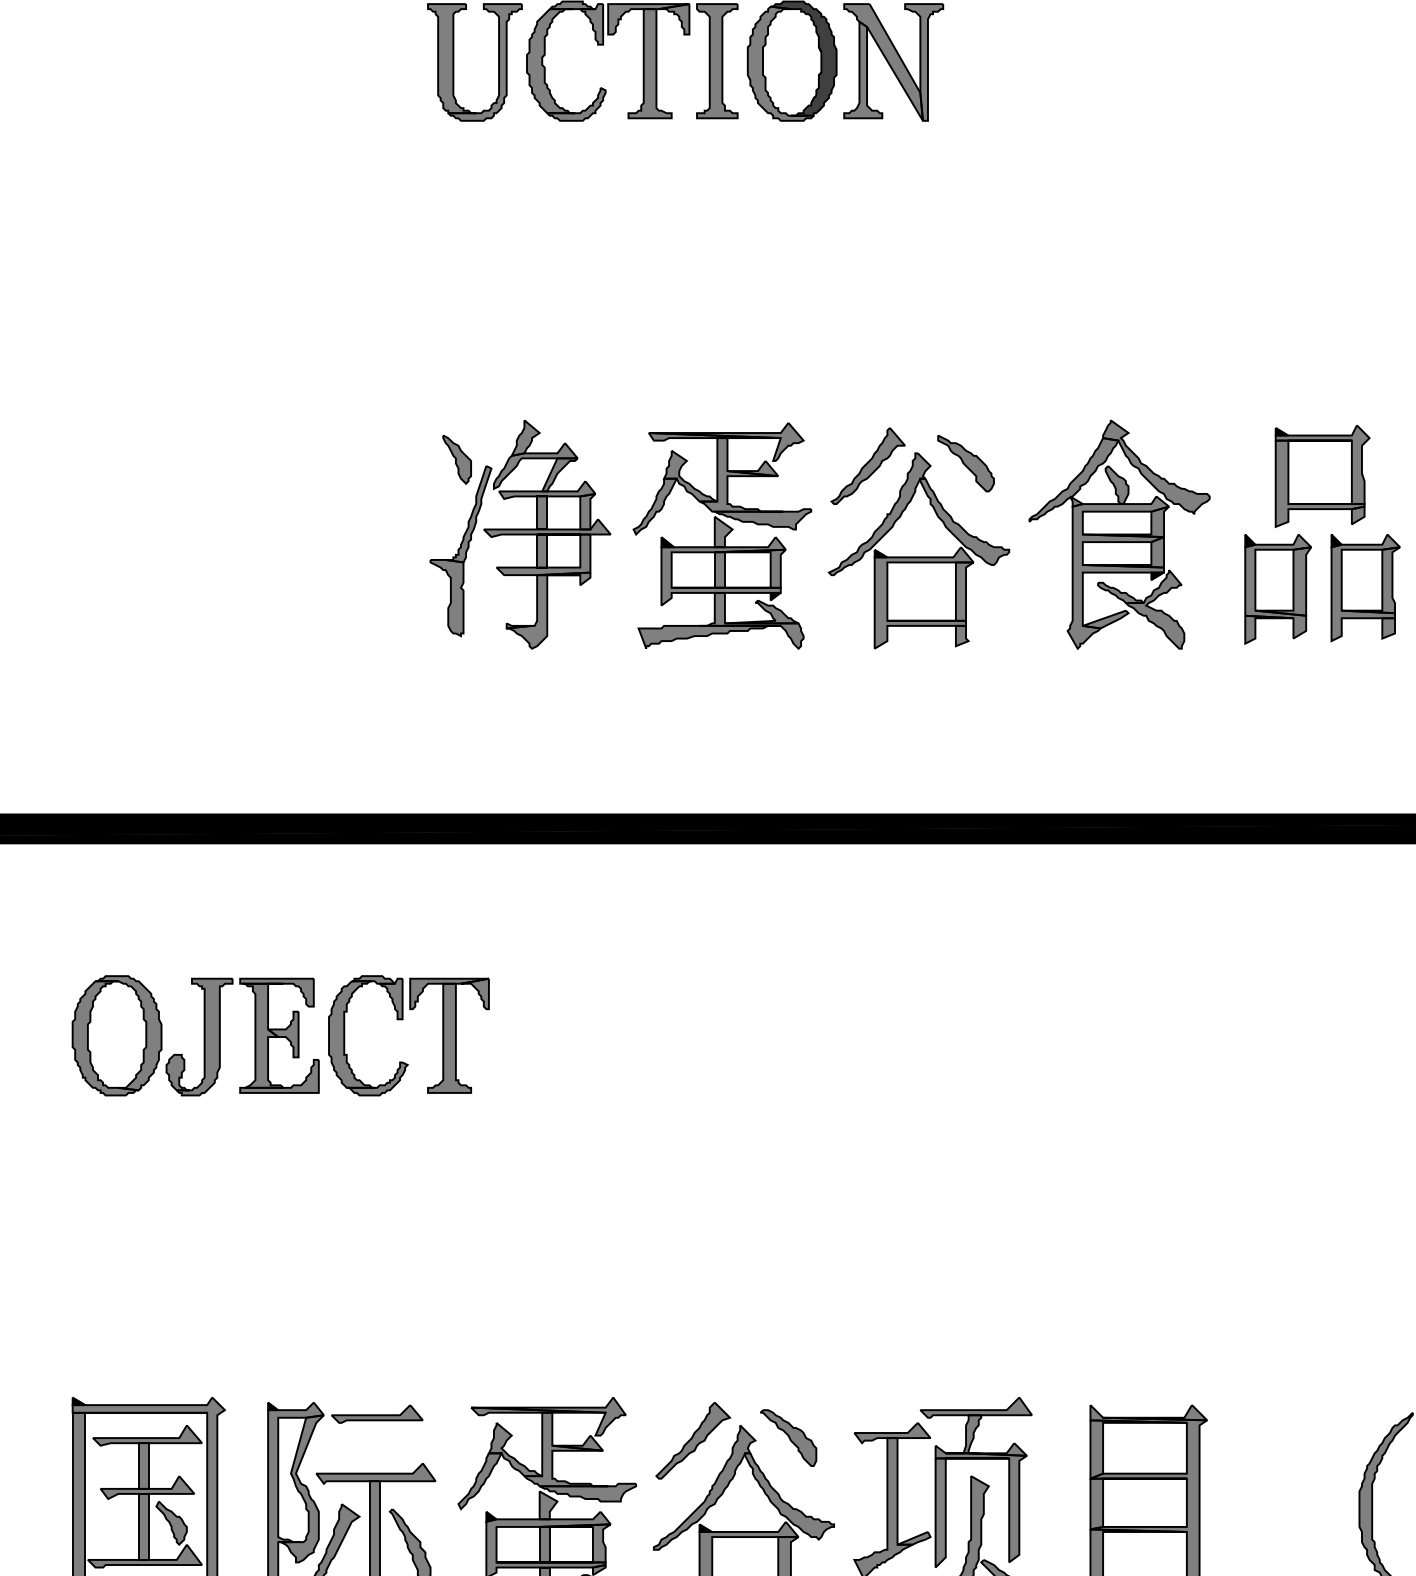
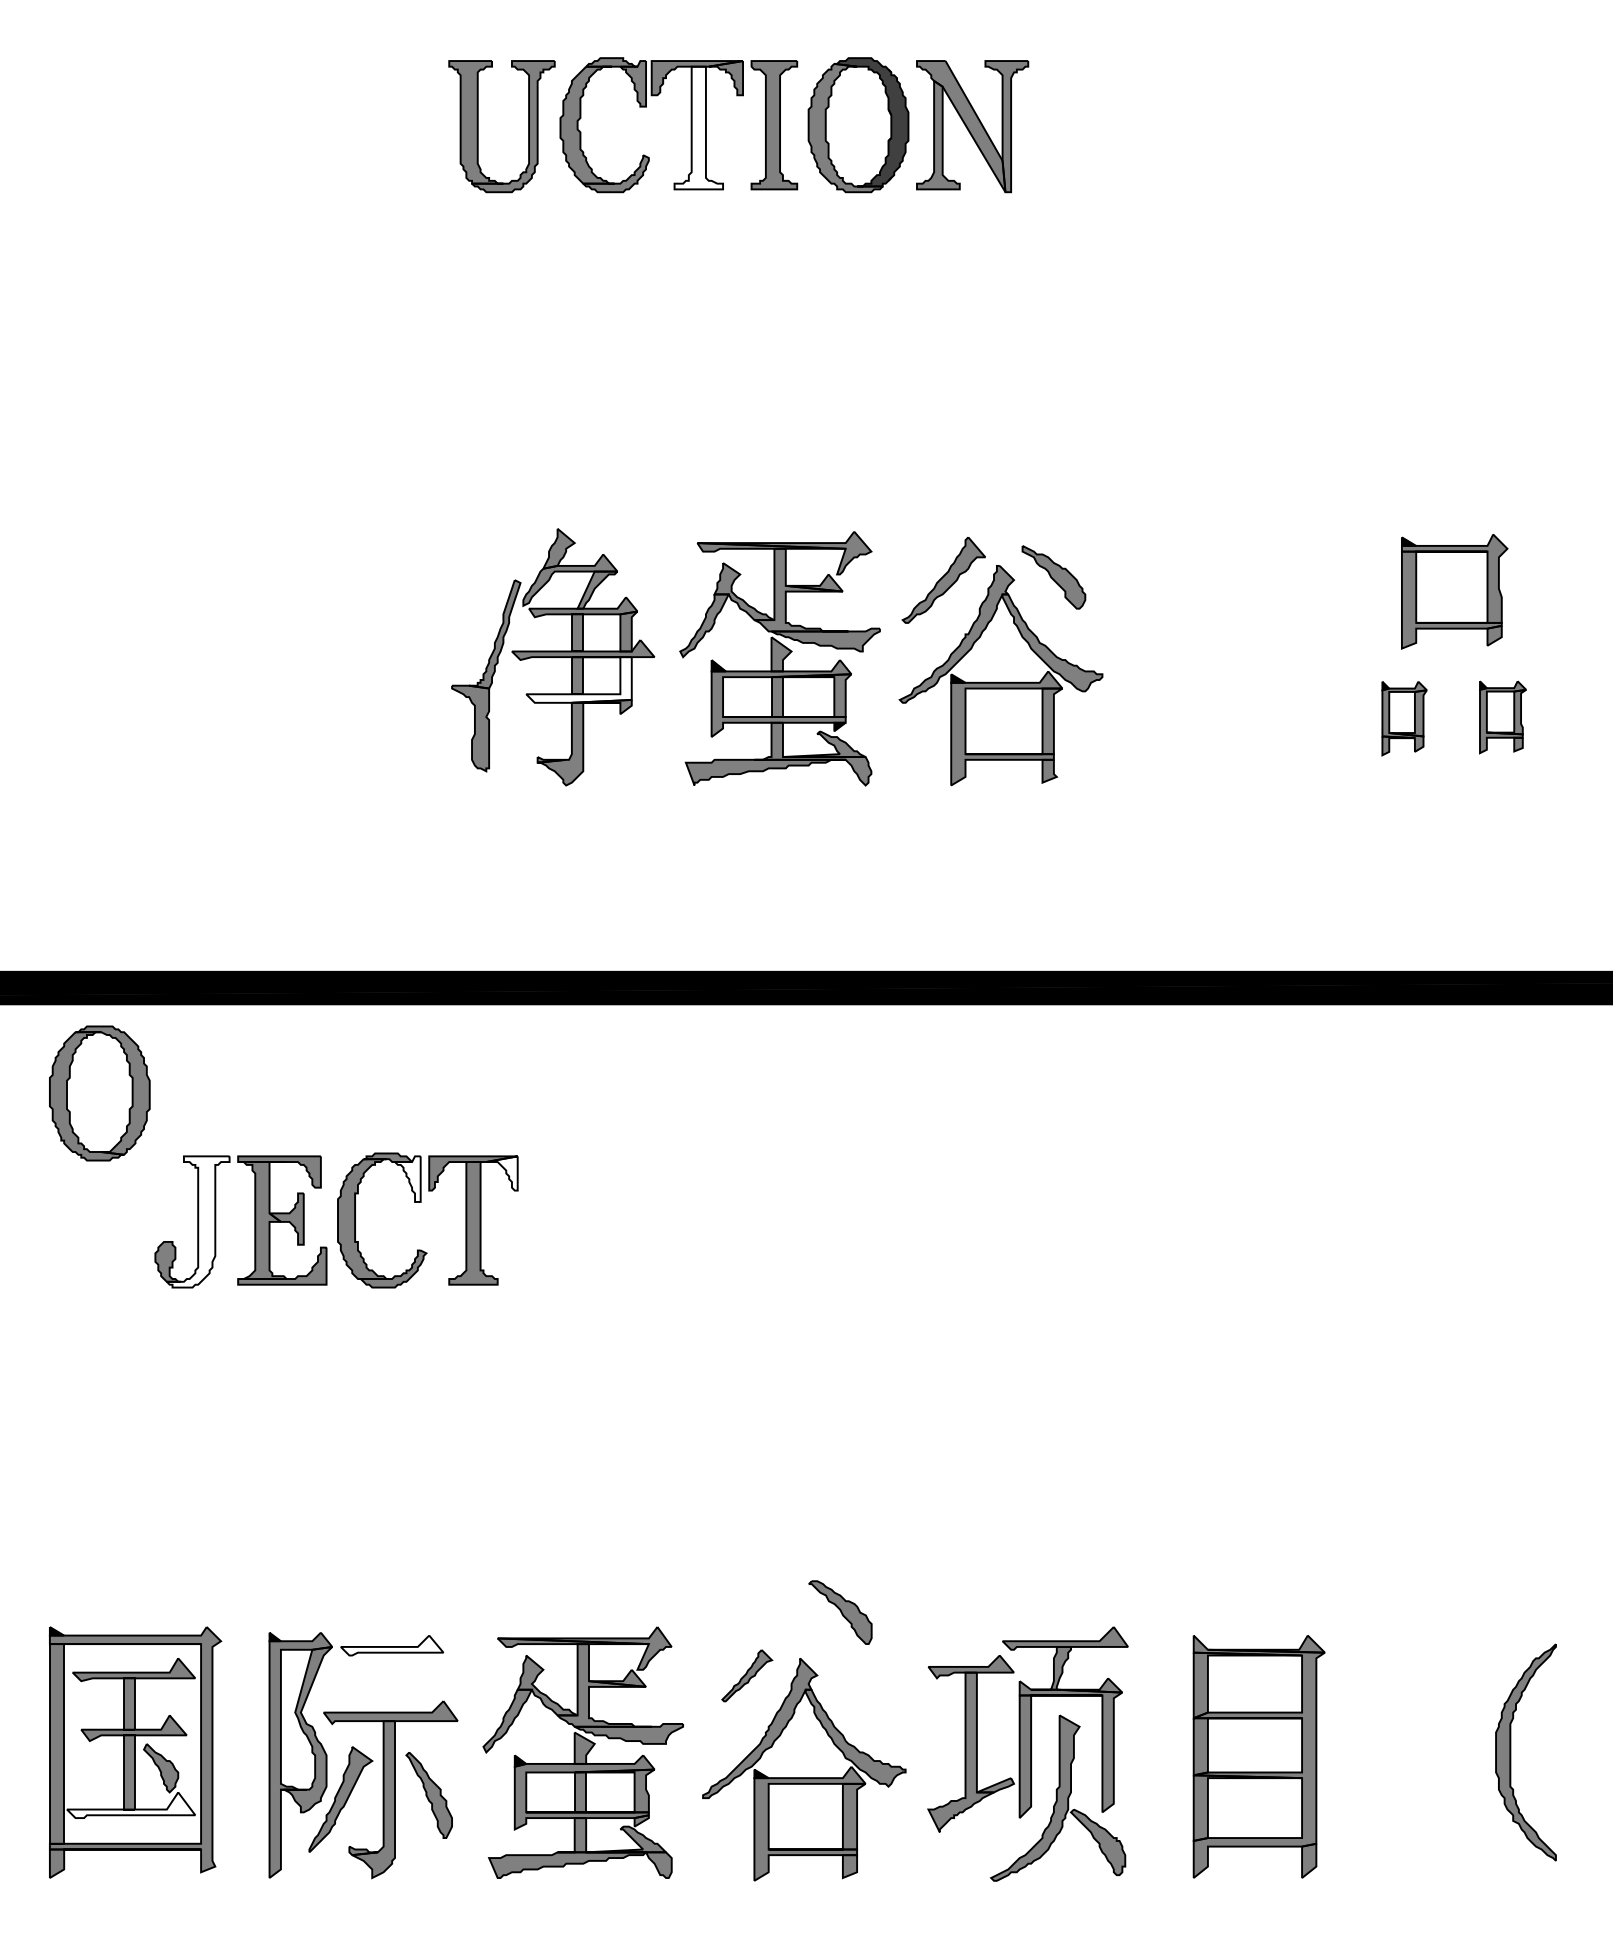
fill: (649, 63) -> (698, 127), removed
part: (456, 460) -> (481, 573), removed
part: (1119, 534) -> (1226, 657), removed
fill: (543, 554) -> (578, 679), removed
part: (1365, 588) -> (1502, 717), size x0.6
part: (1277, 589) -> (1404, 718), size x0.6
fill: (474, 993) -> (501, 1173), removed
fill: (390, 998) -> (407, 1178), removed
part: (116, 1035) -> (99, 1093), moved
fill: (204, 1036) -> (197, 1221), removed
fill: (376, 1413) -> (391, 1645), removed
part: (788, 1437) -> (840, 1612), moved
part: (692, 1440) -> (746, 1675), size x0.6
fill: (145, 1556) -> (131, 1805), removed

